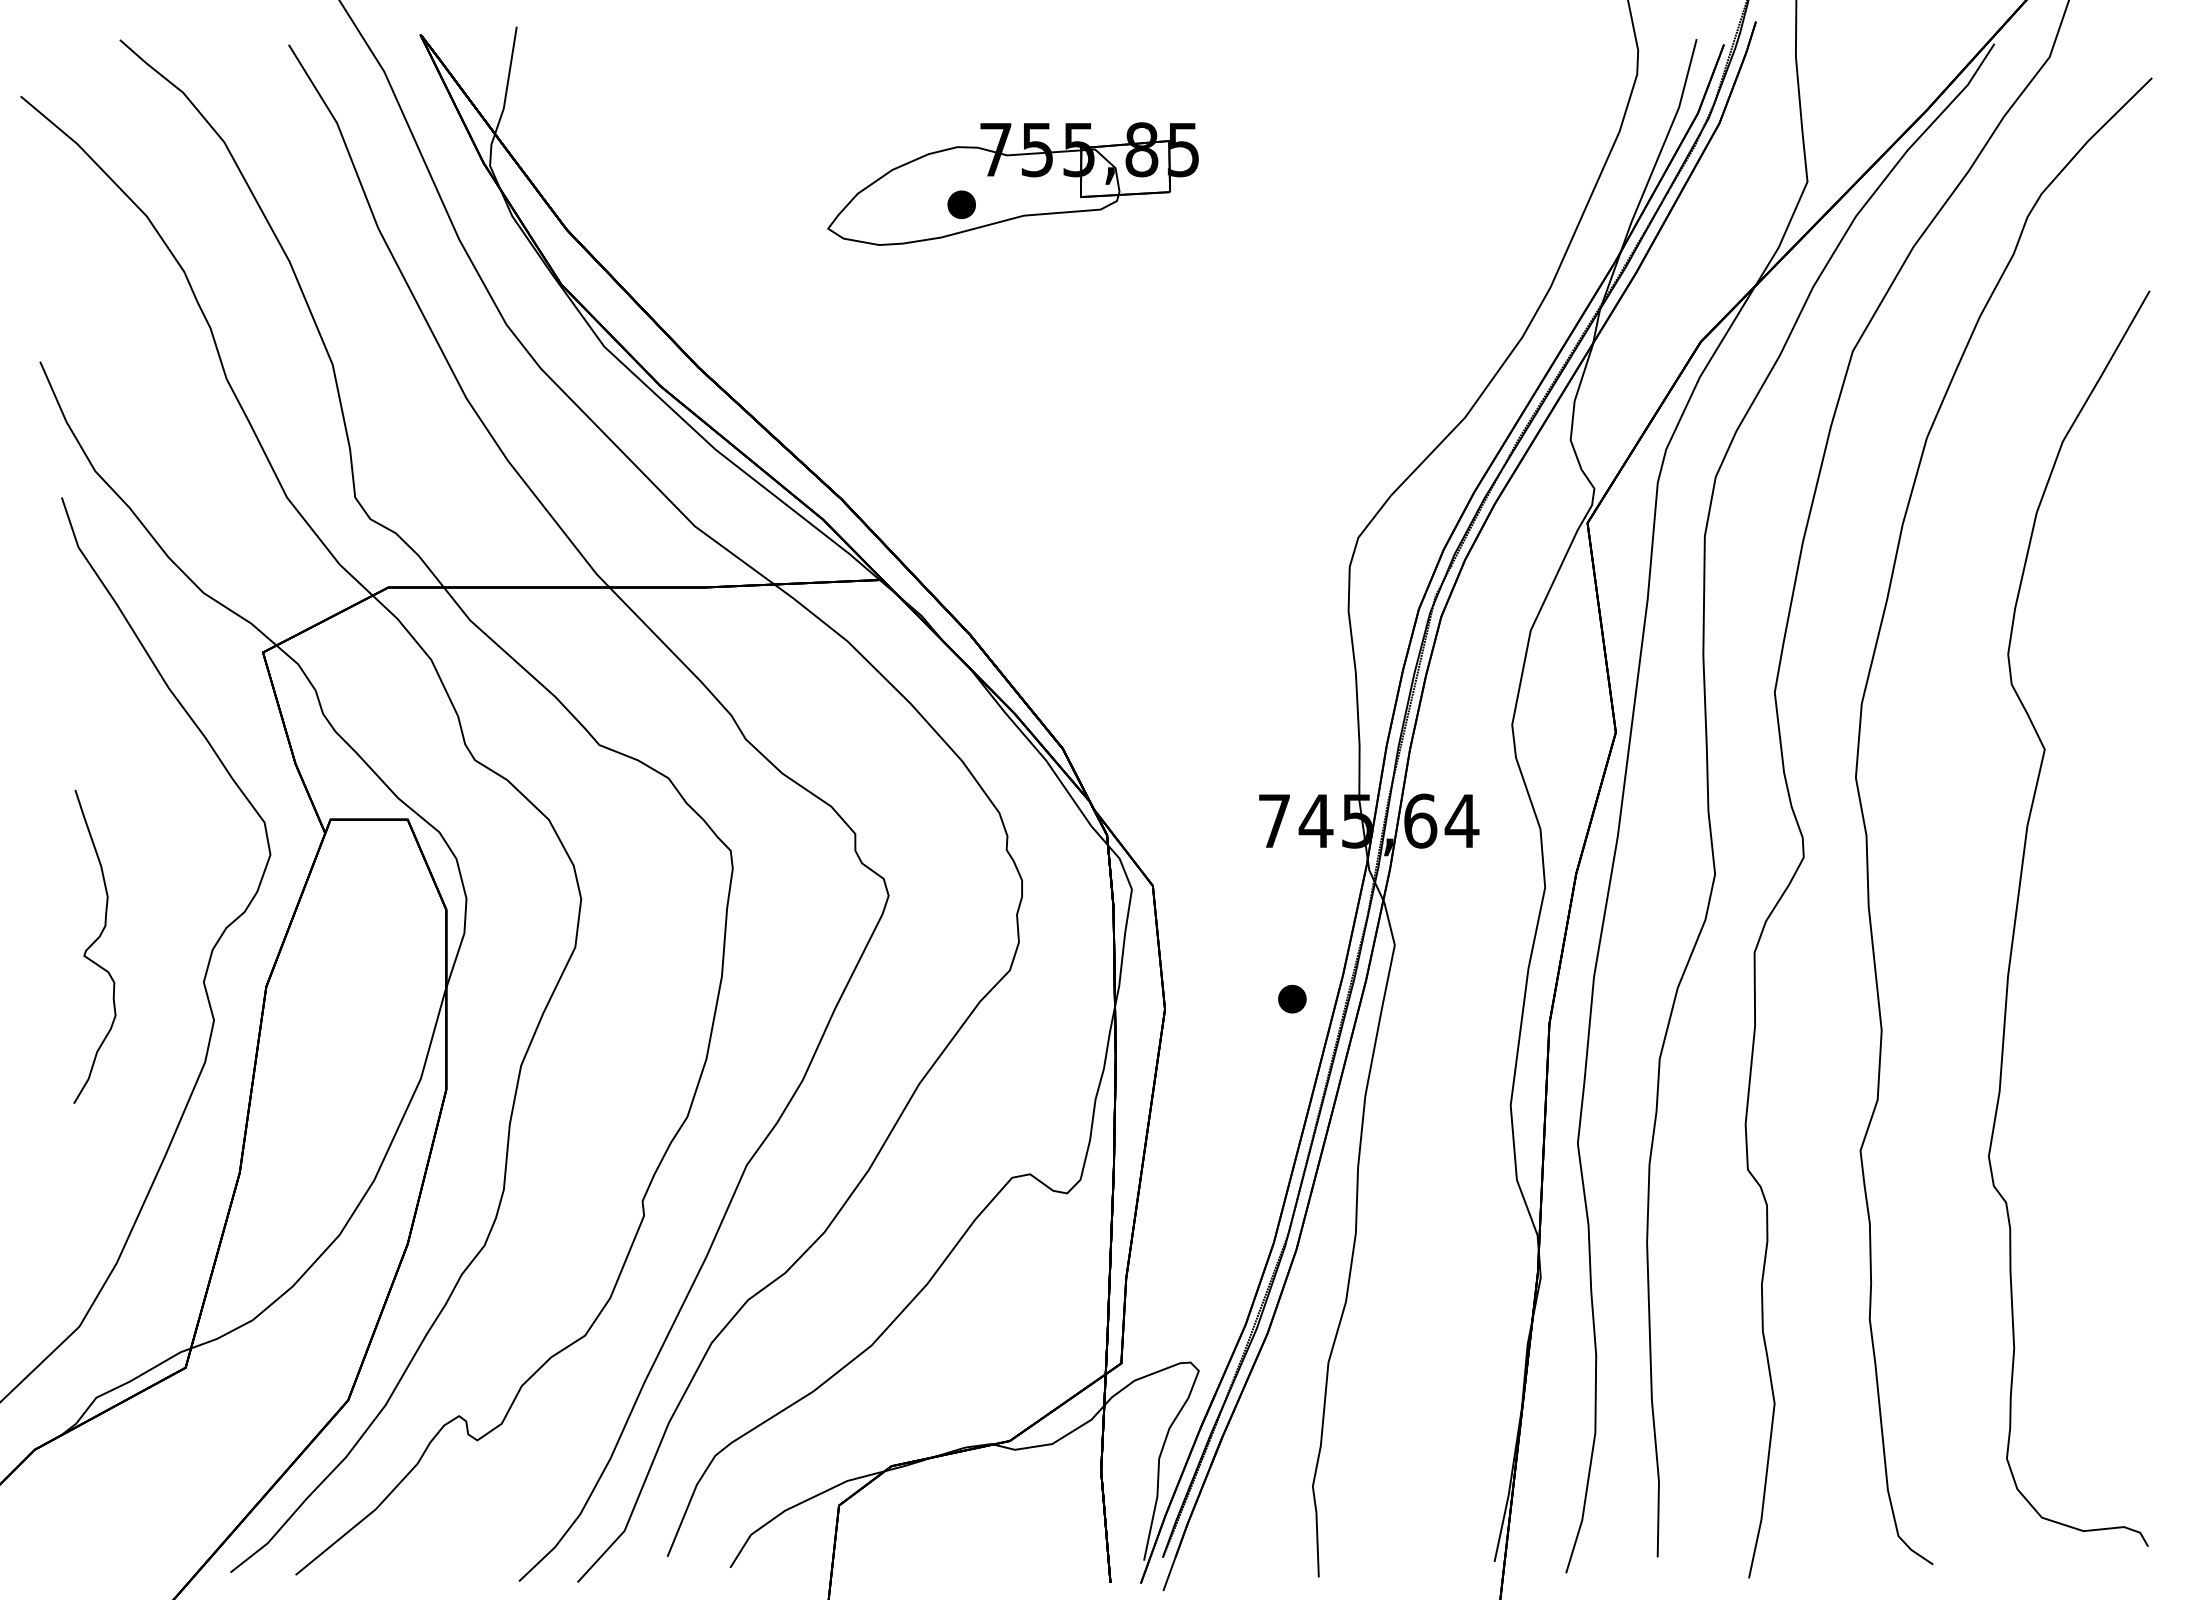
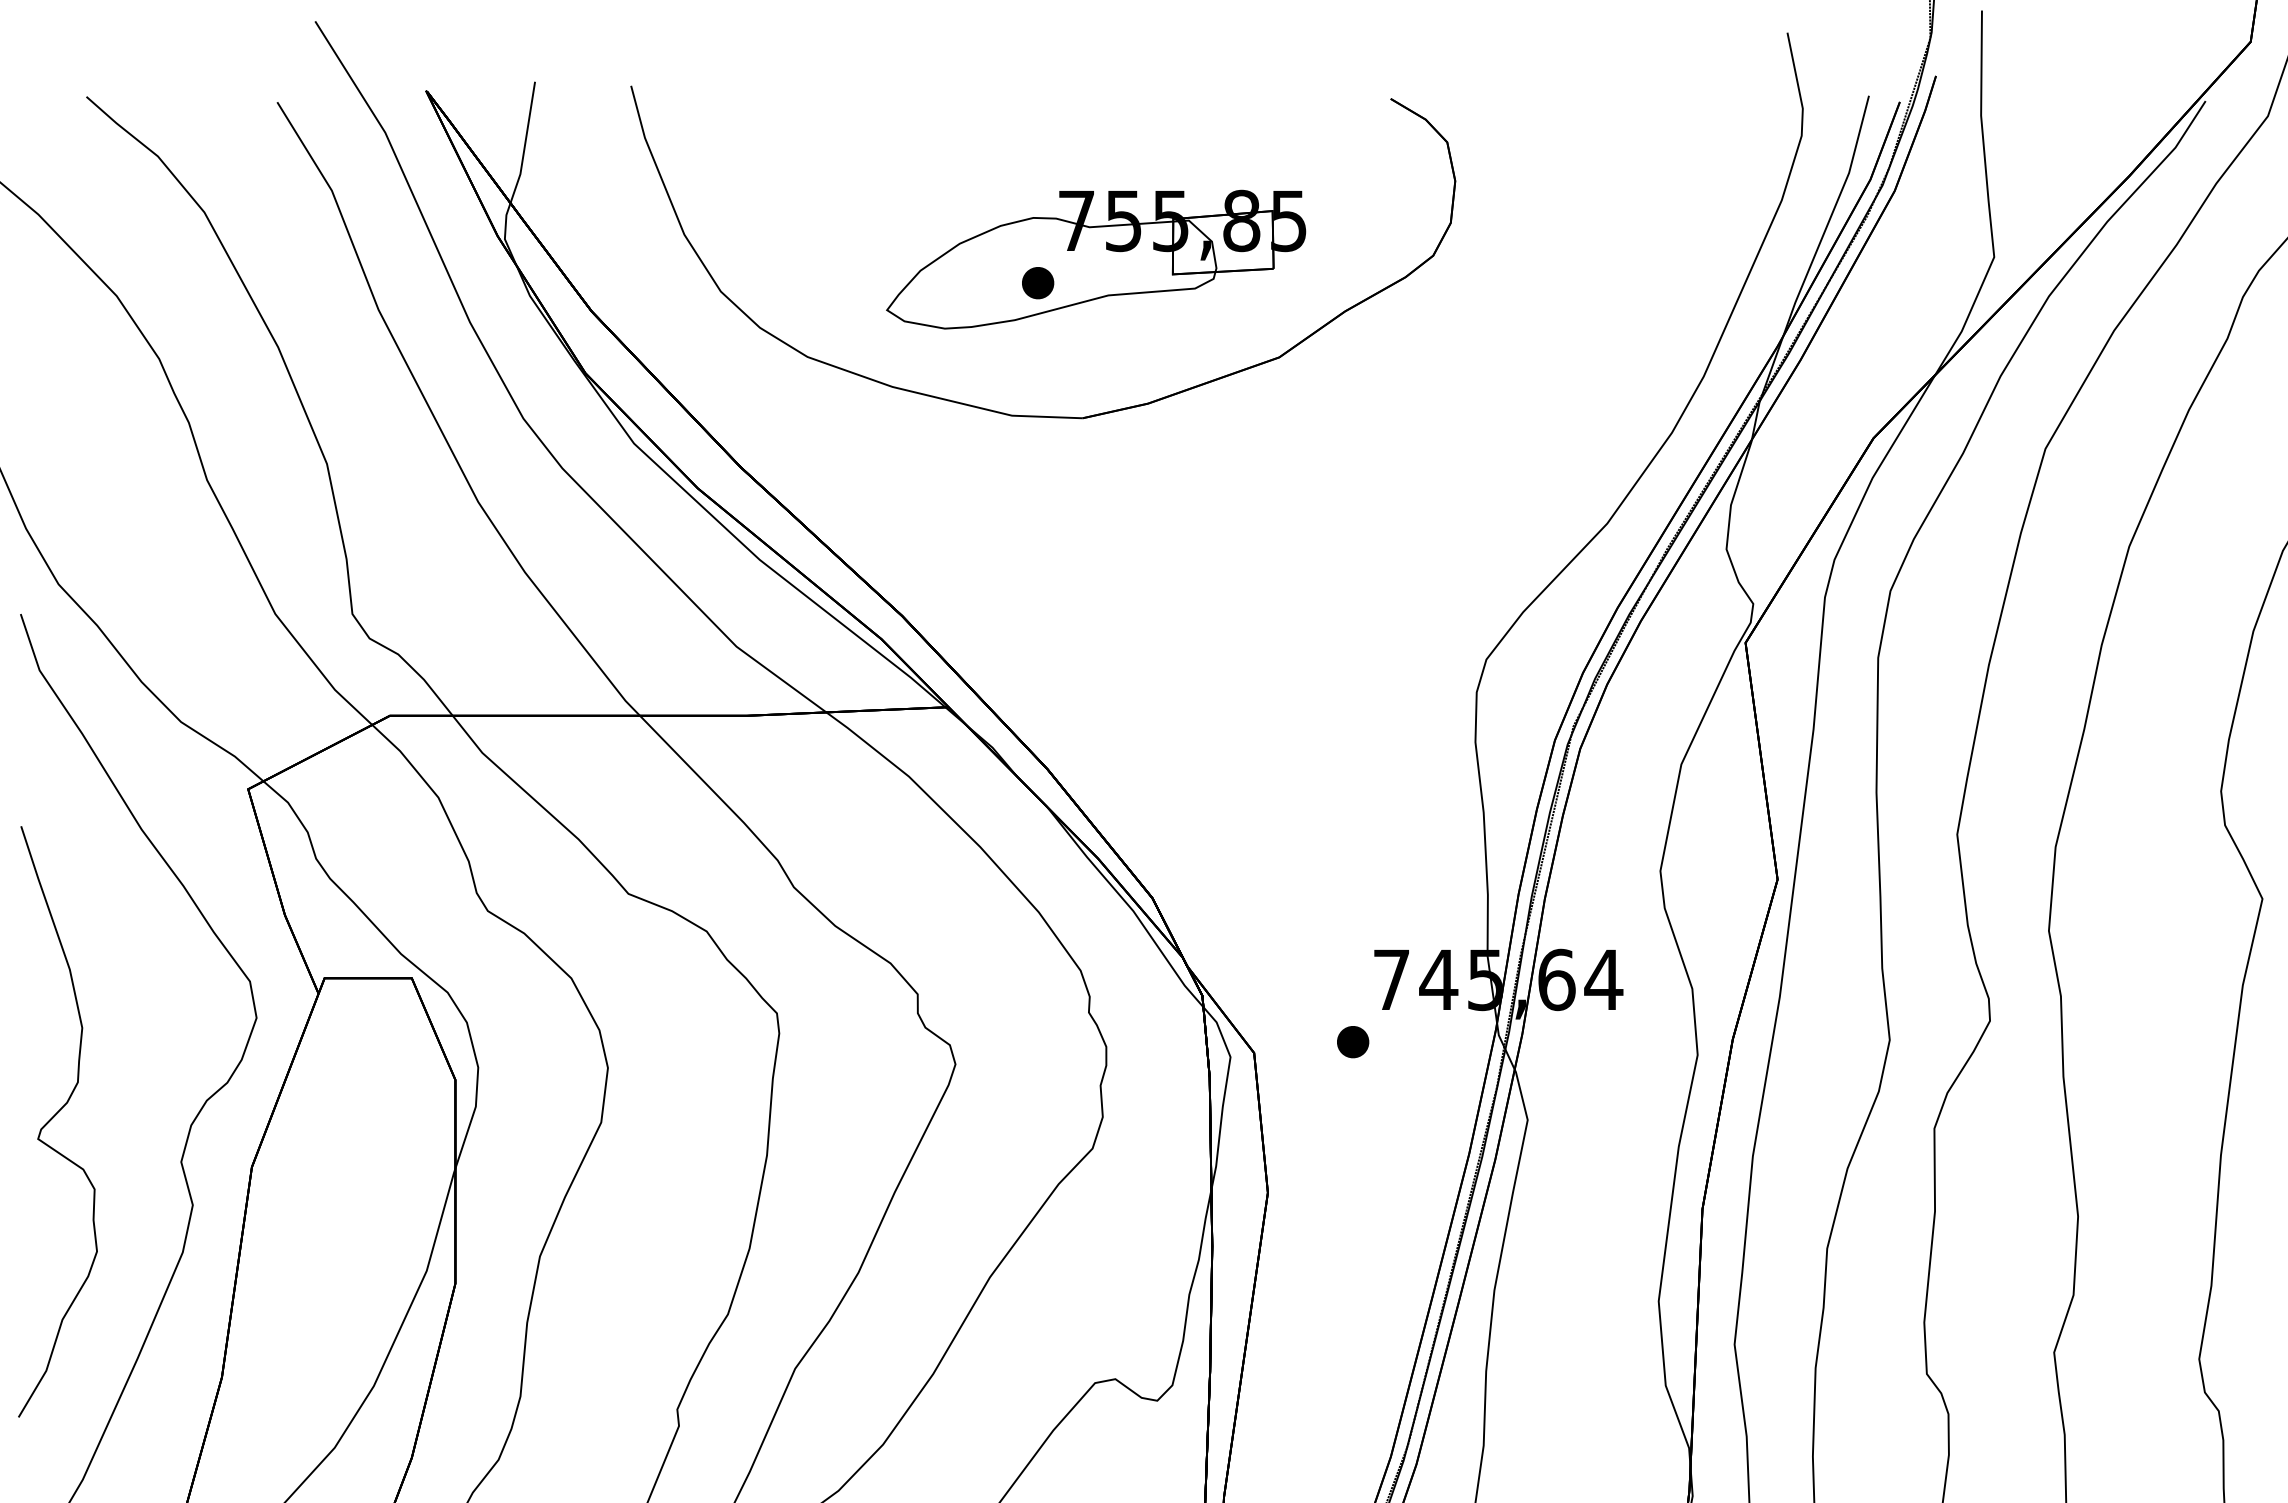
part: (959, 321) -> (1035, 415), added
part: (94, 946) -> (57, 1121), size x1.67
part: (1292, 999) -> (1353, 1042), moved

